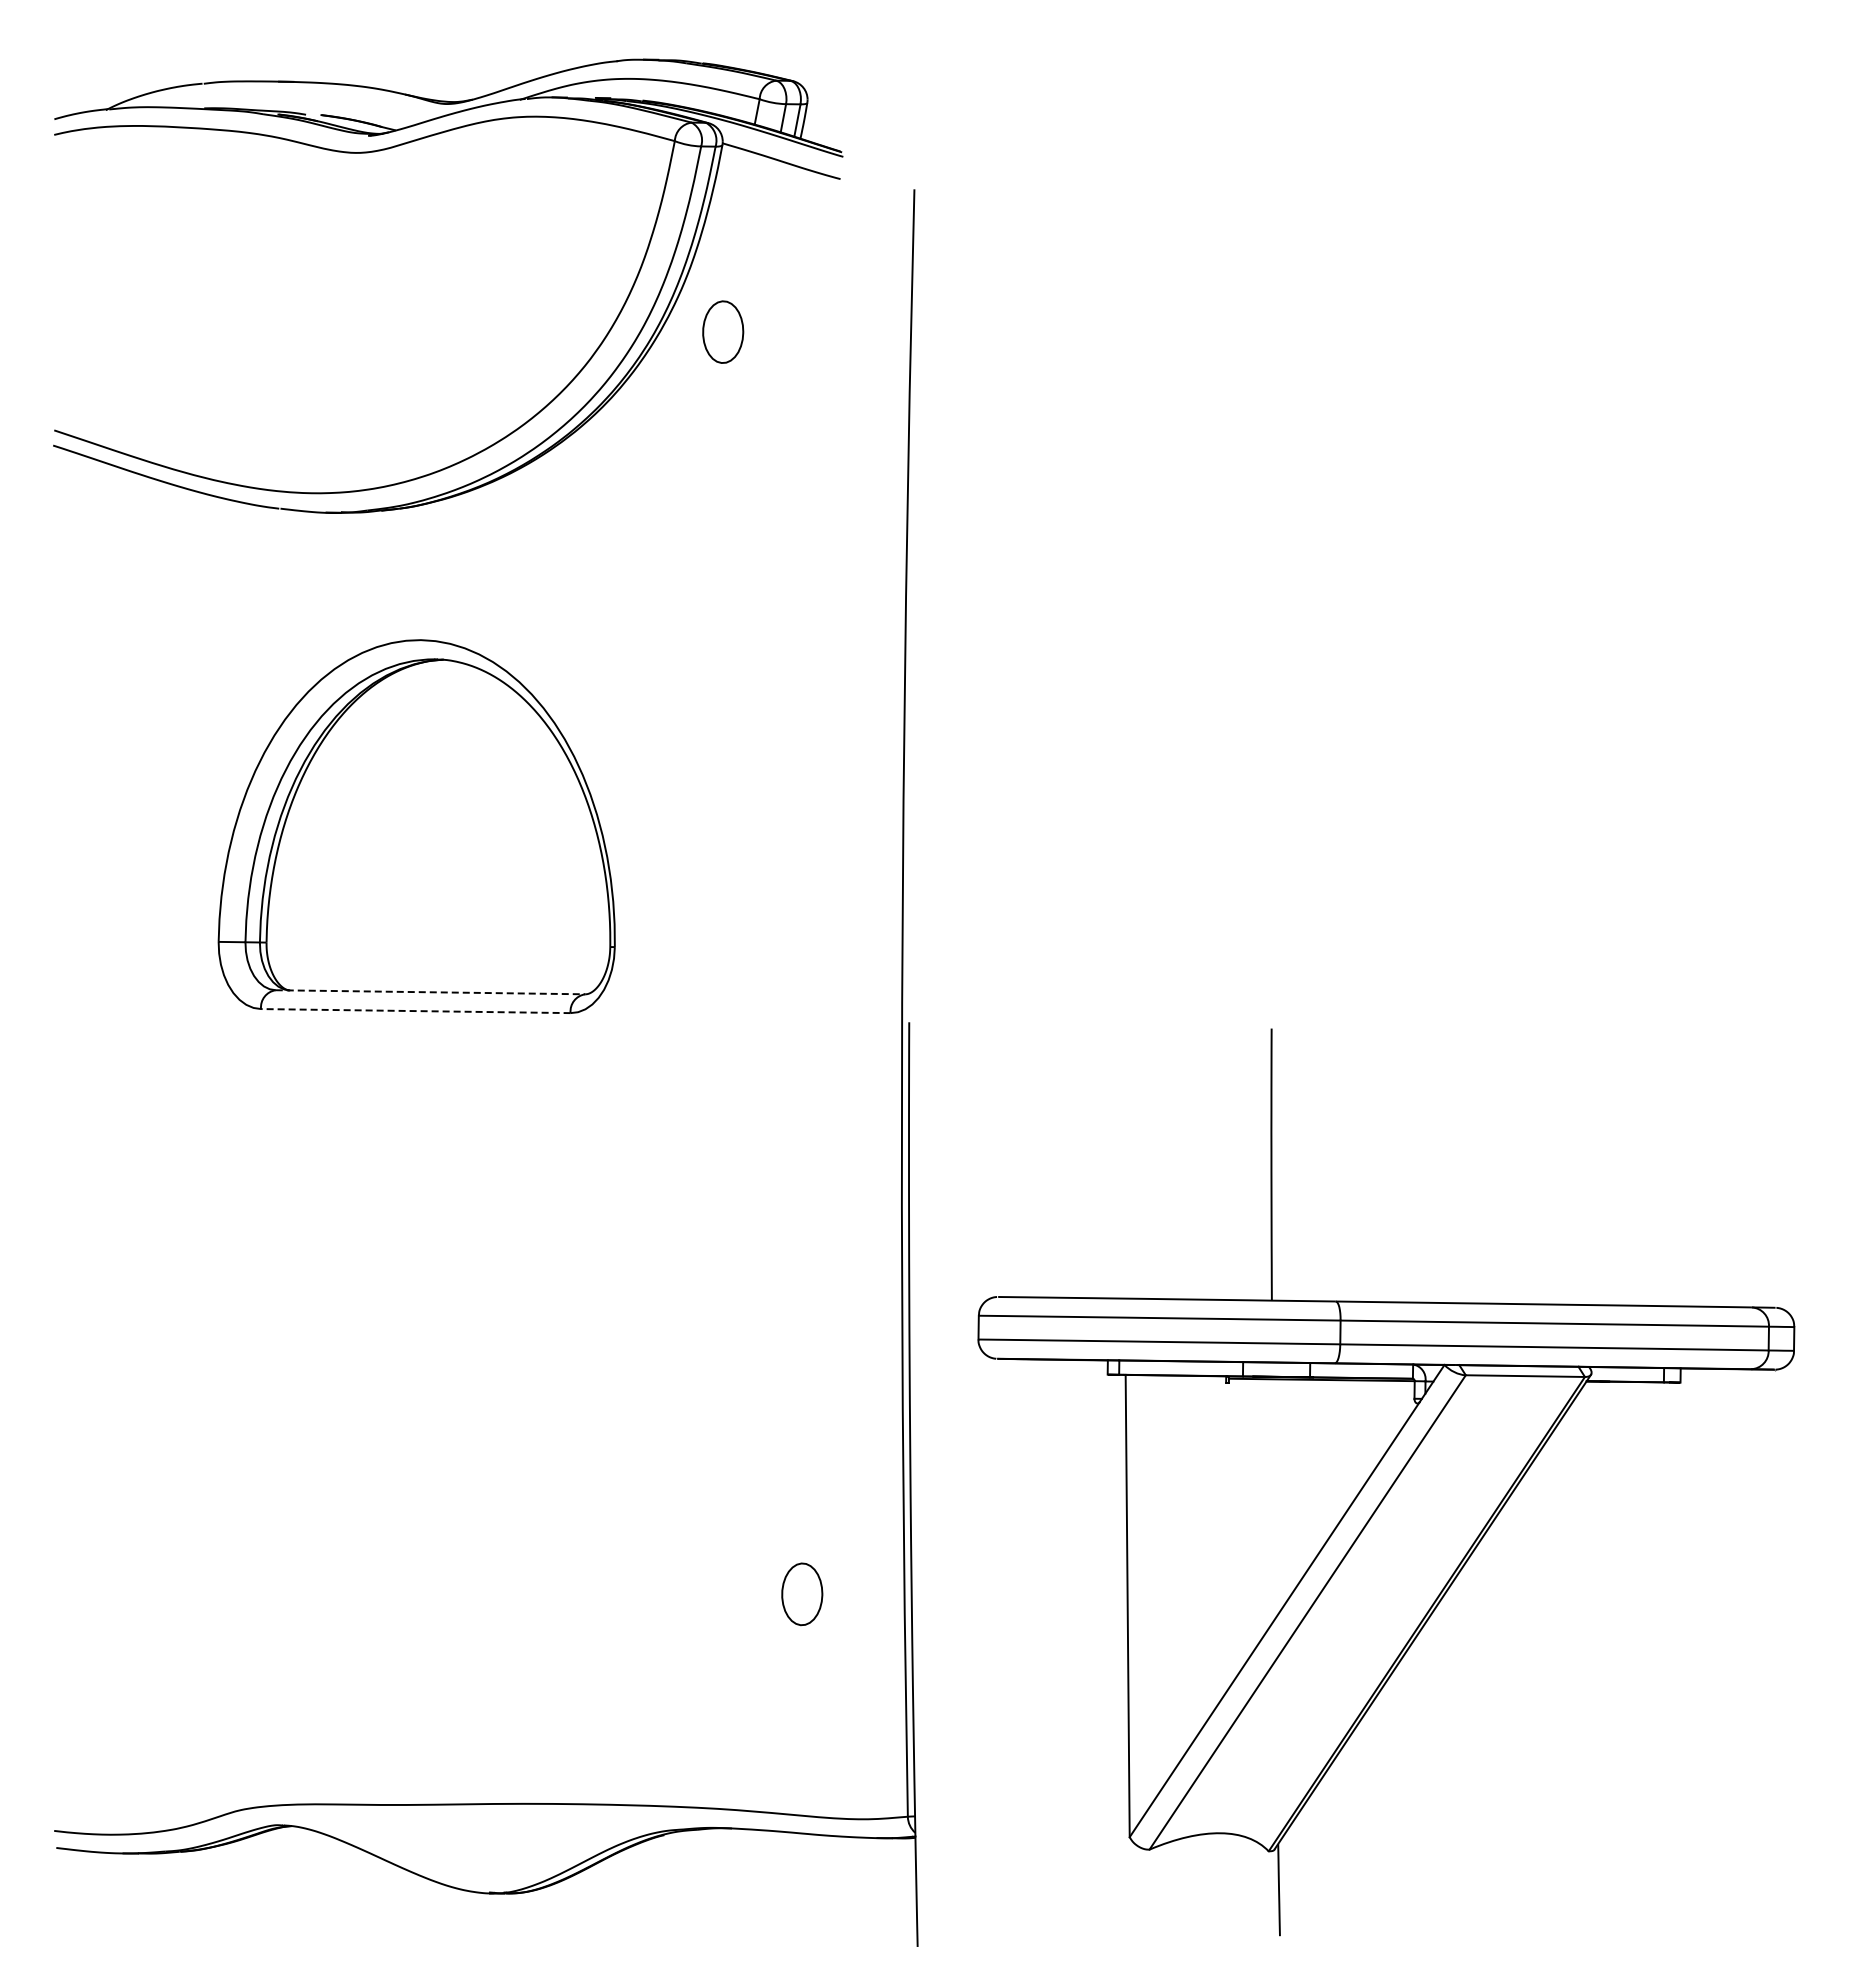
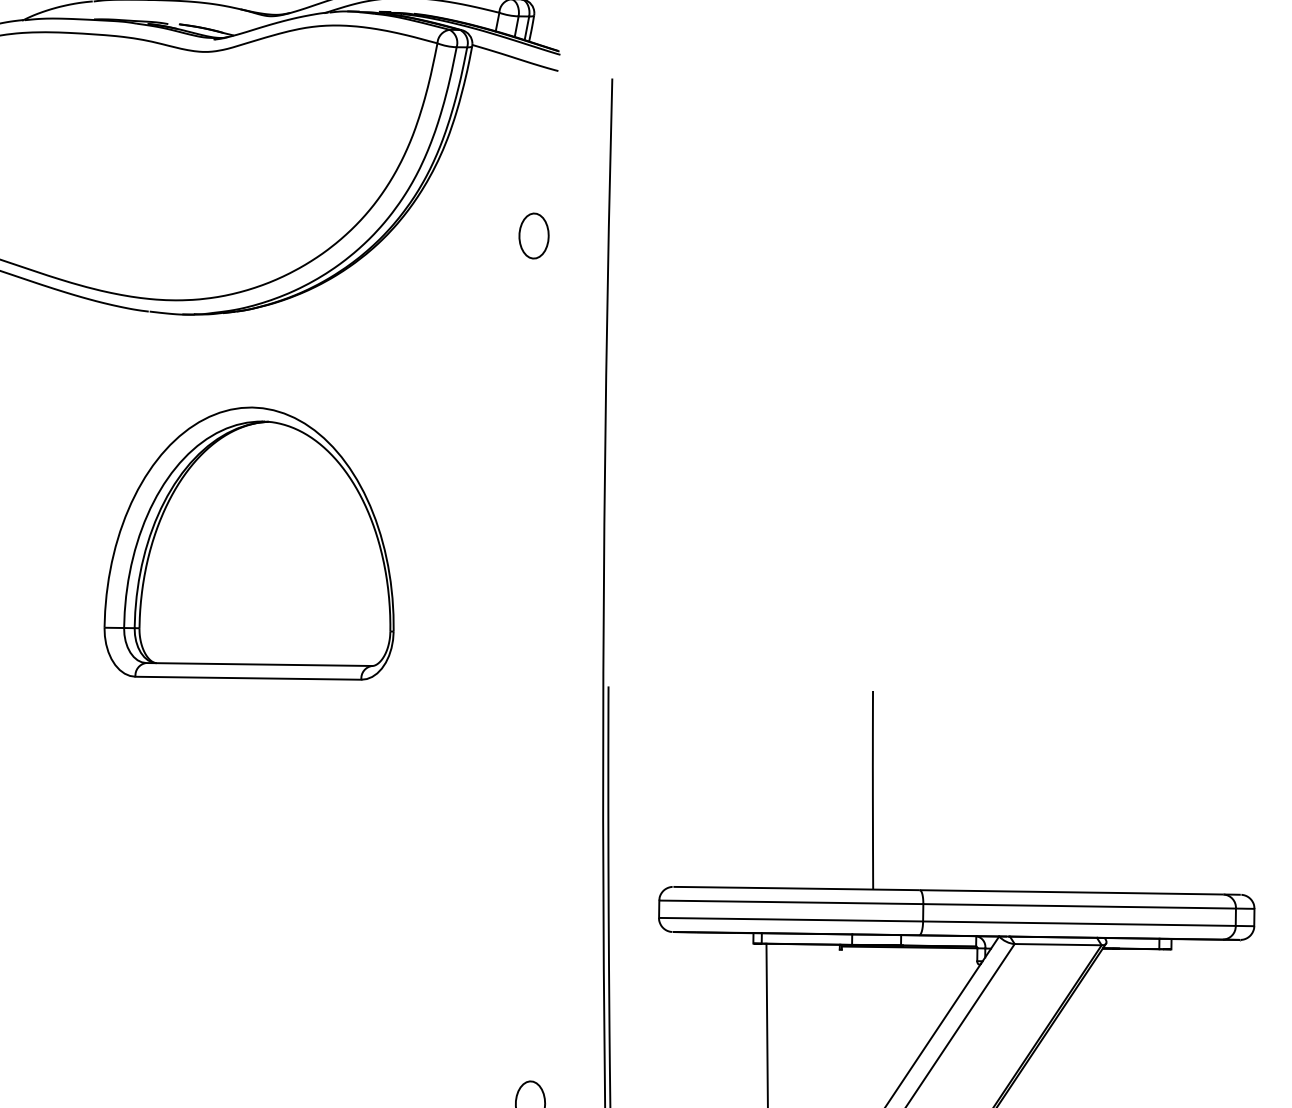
part: (723, 331) -> (534, 235), moved
line: (430, 992) -> (259, 664), dashed -> solid
line: (415, 1011) -> (248, 678), dashed -> solid

